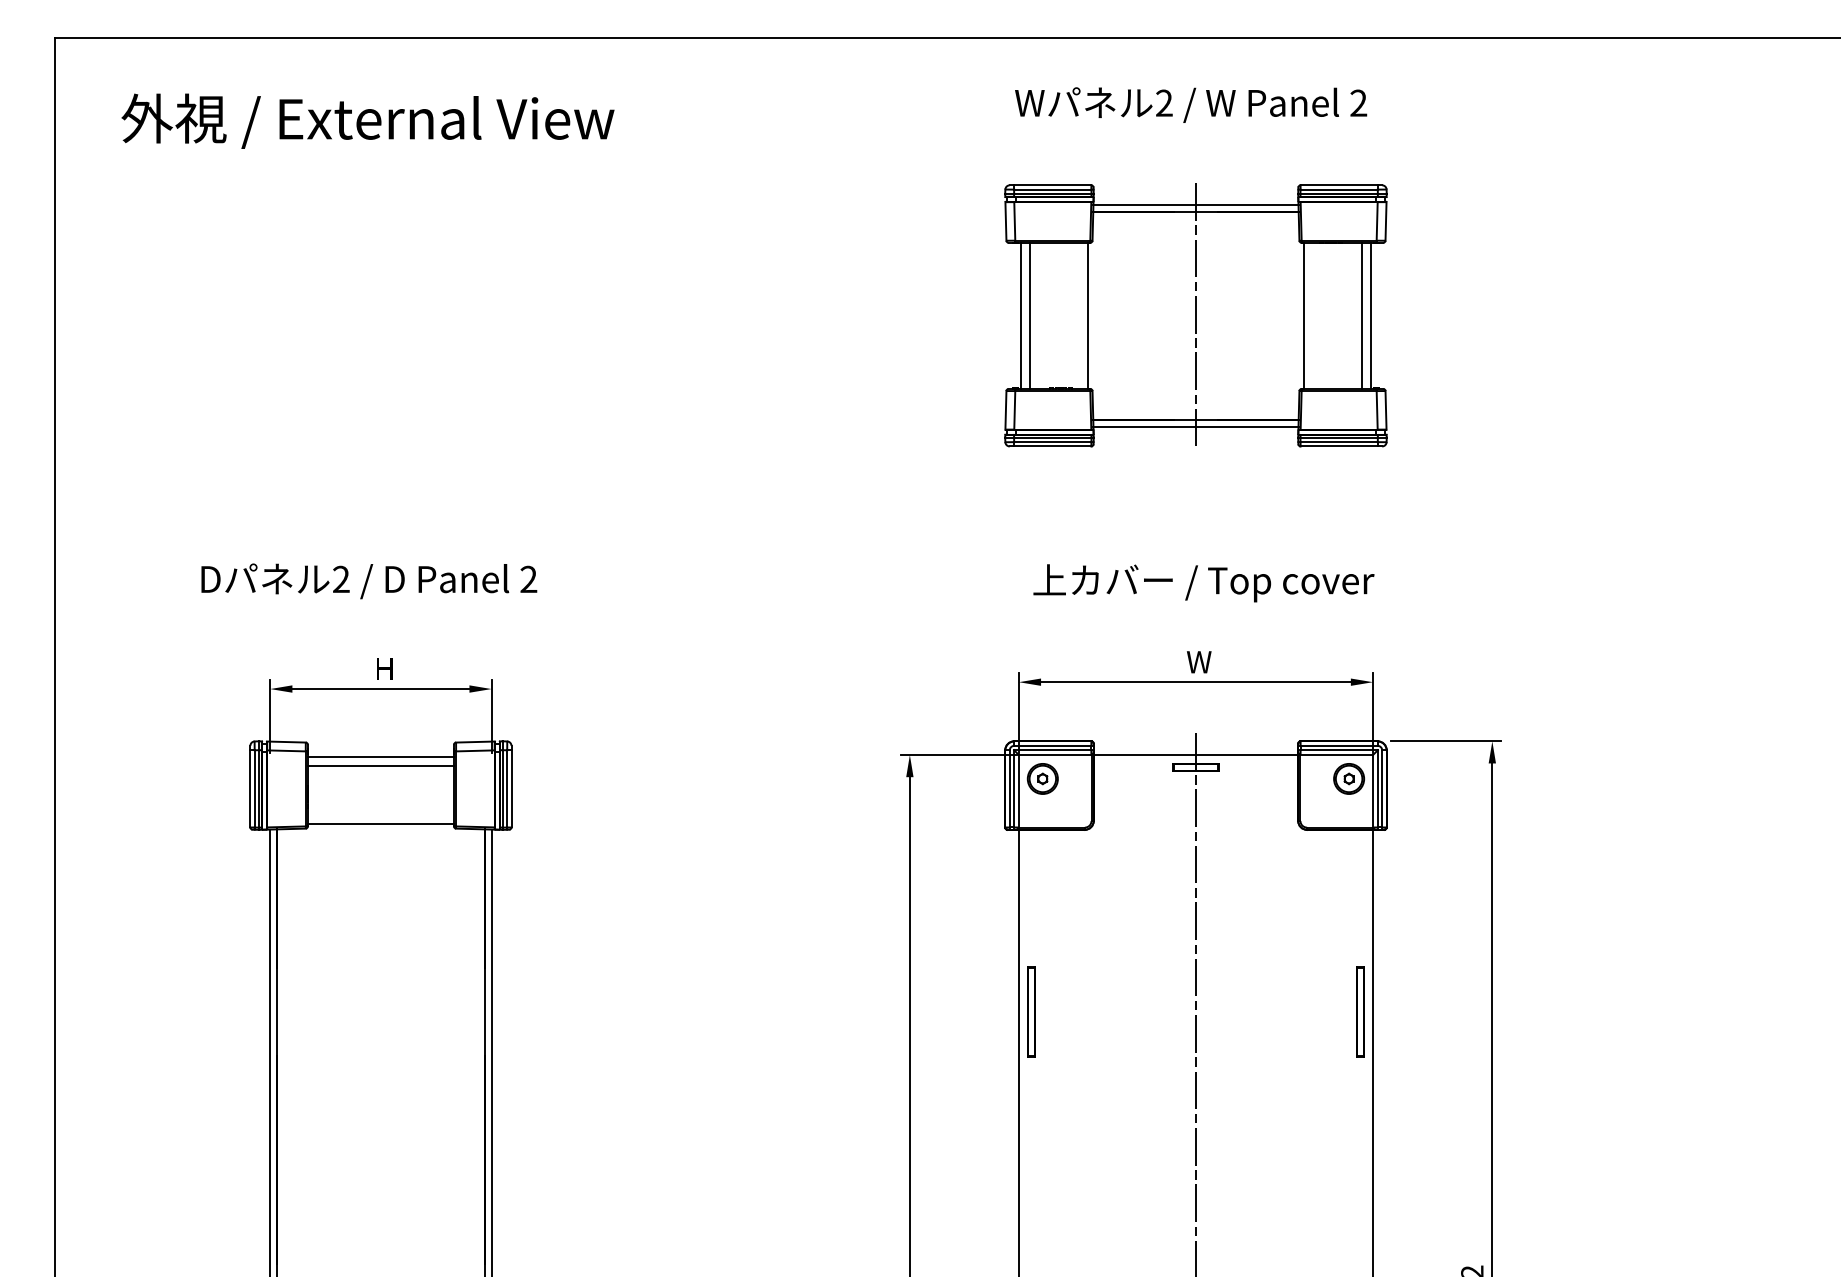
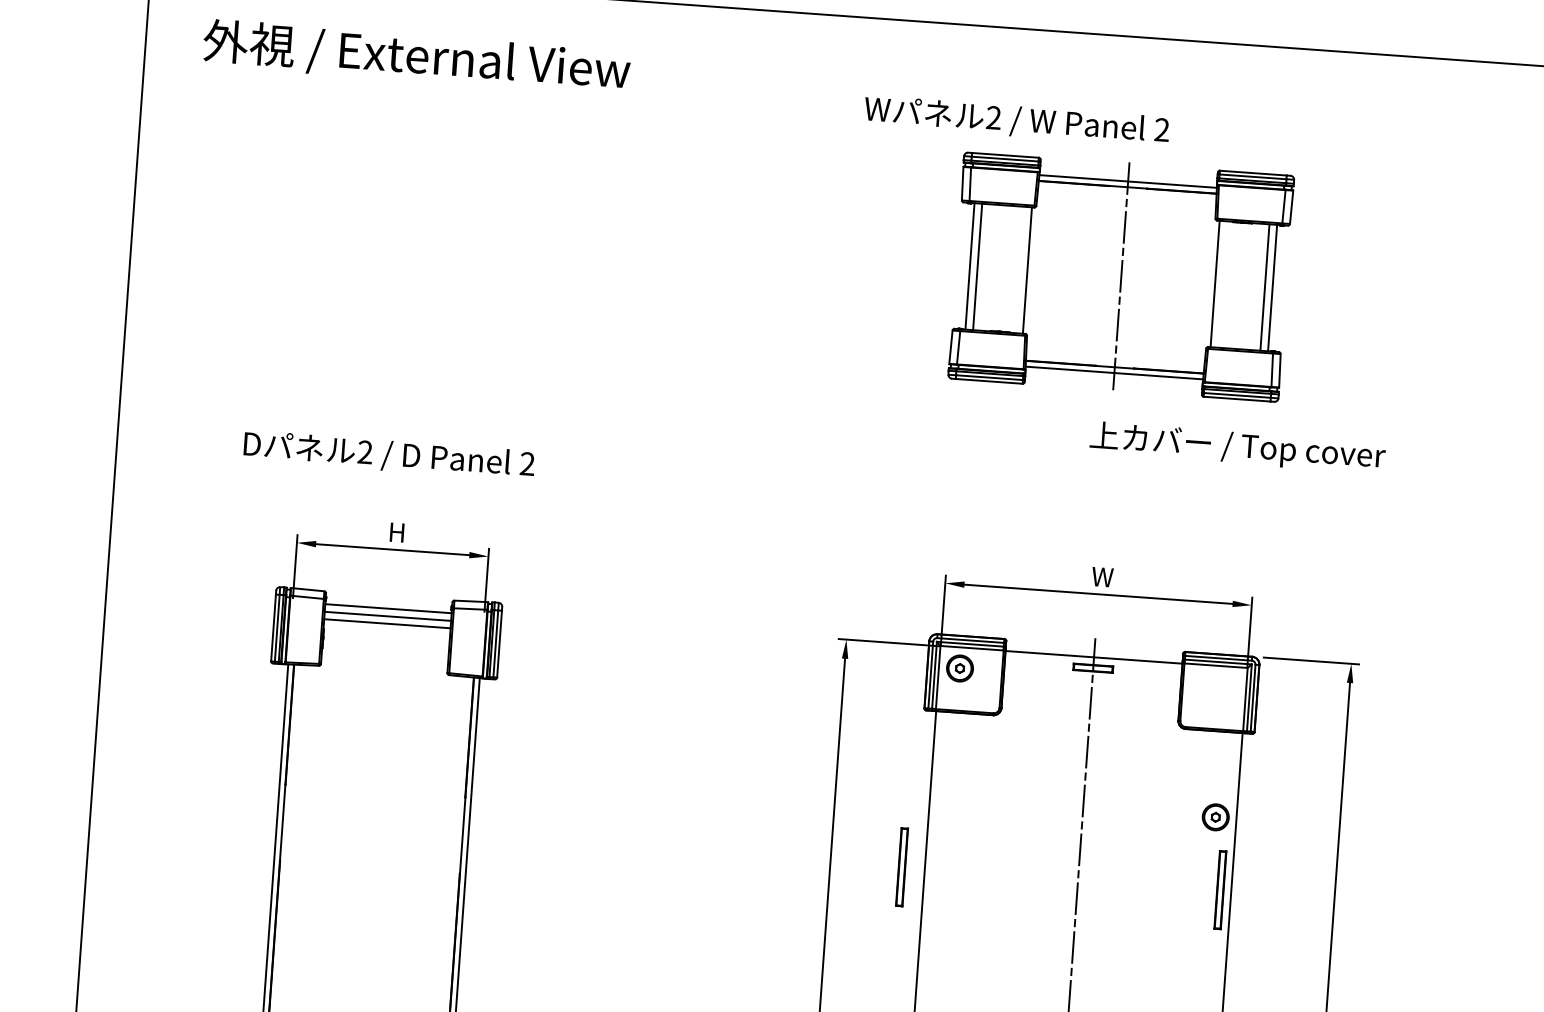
text: (1191, 104) -> (1017, 120), moved
text: (1203, 583) -> (1237, 447), moved
part: (1348, 778) -> (1215, 816), moved
line: (380, 823) -> (387, 623), moved
part: (1031, 1011) -> (902, 866), moved

